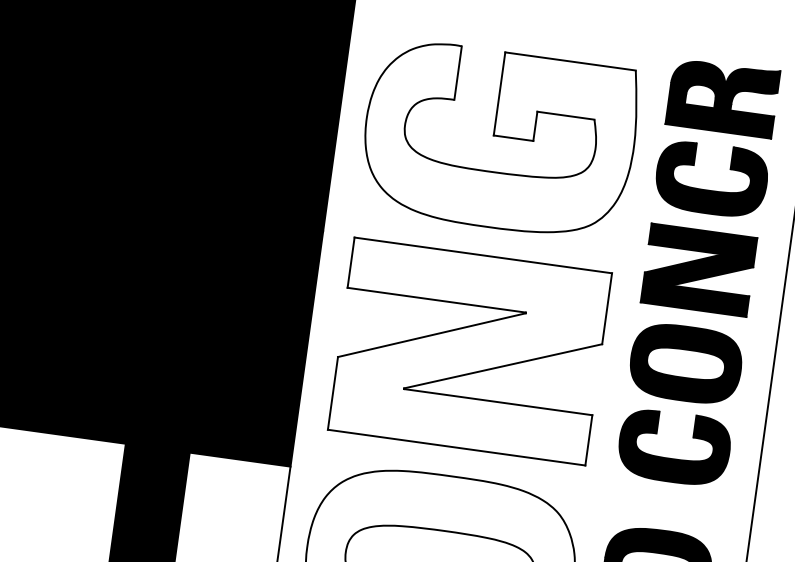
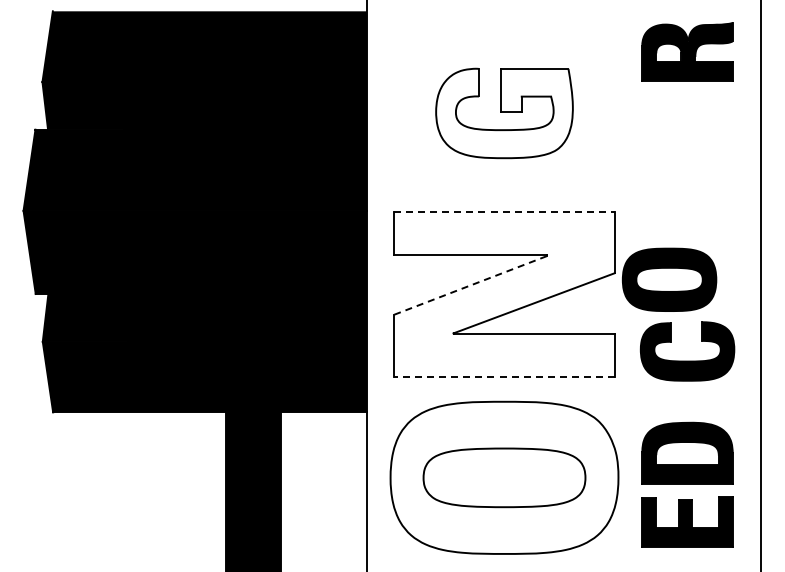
part: (499, 139) -> (504, 113), size x0.6
part: (710, 189) -> (687, 130), removed
line: (484, 255) -> (505, 212), solid -> dashed
part: (698, 269) -> (687, 199), removed
line: (431, 335) -> (470, 285), solid -> dashed
part: (686, 363) -> (669, 279), moved
line: (456, 448) -> (504, 377), solid -> dashed

